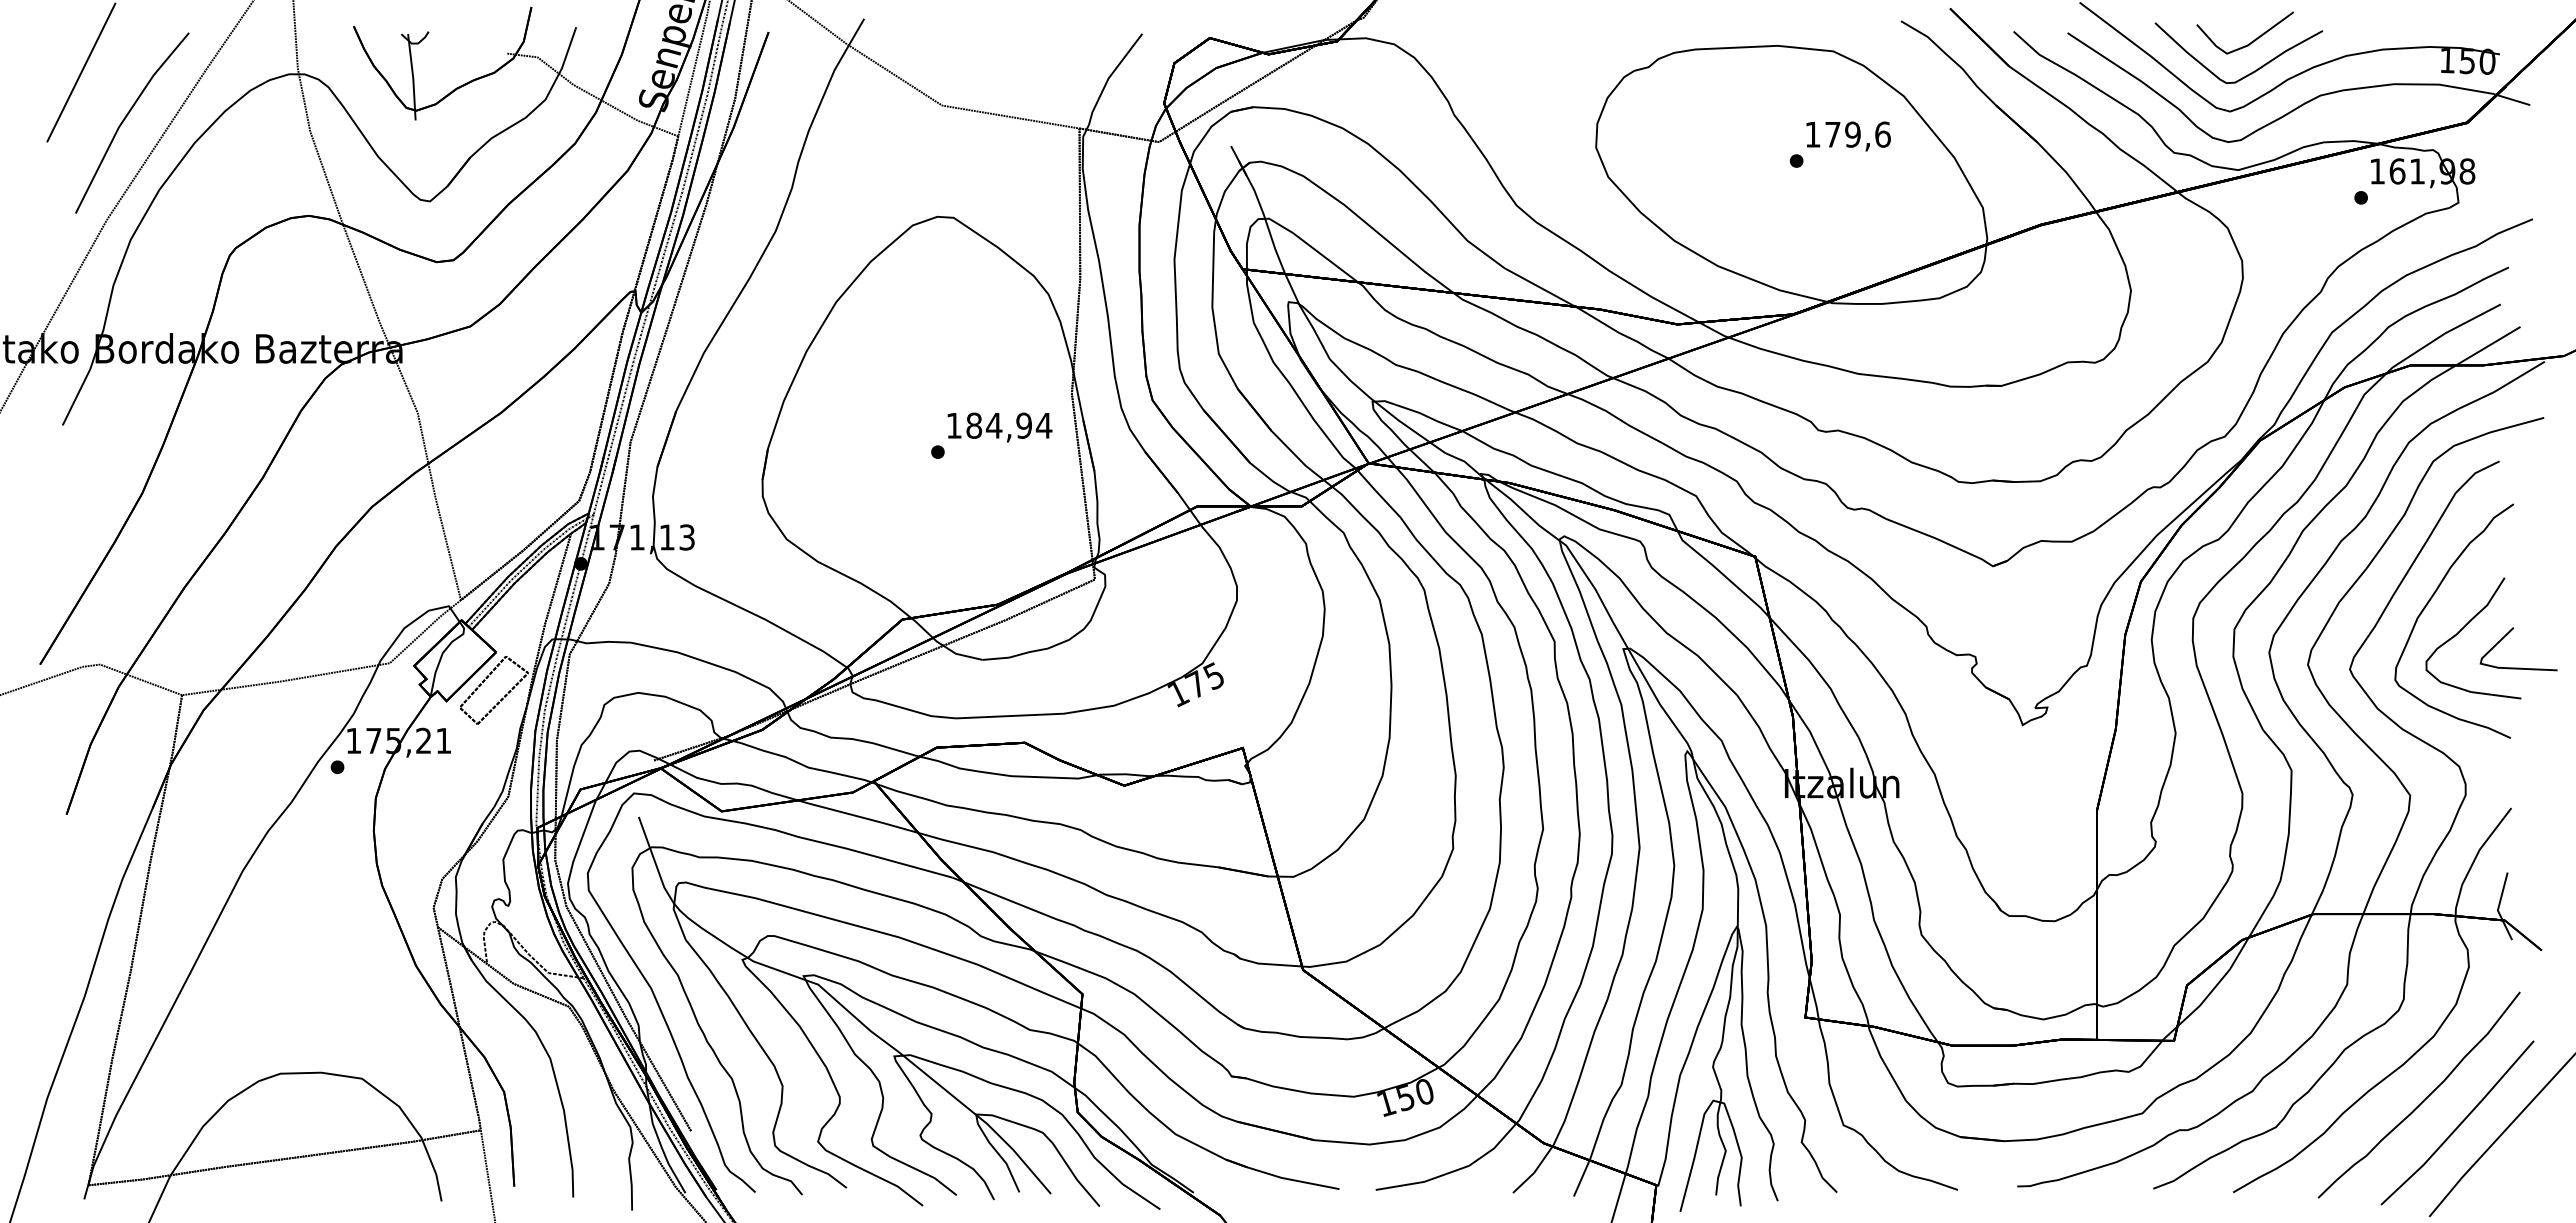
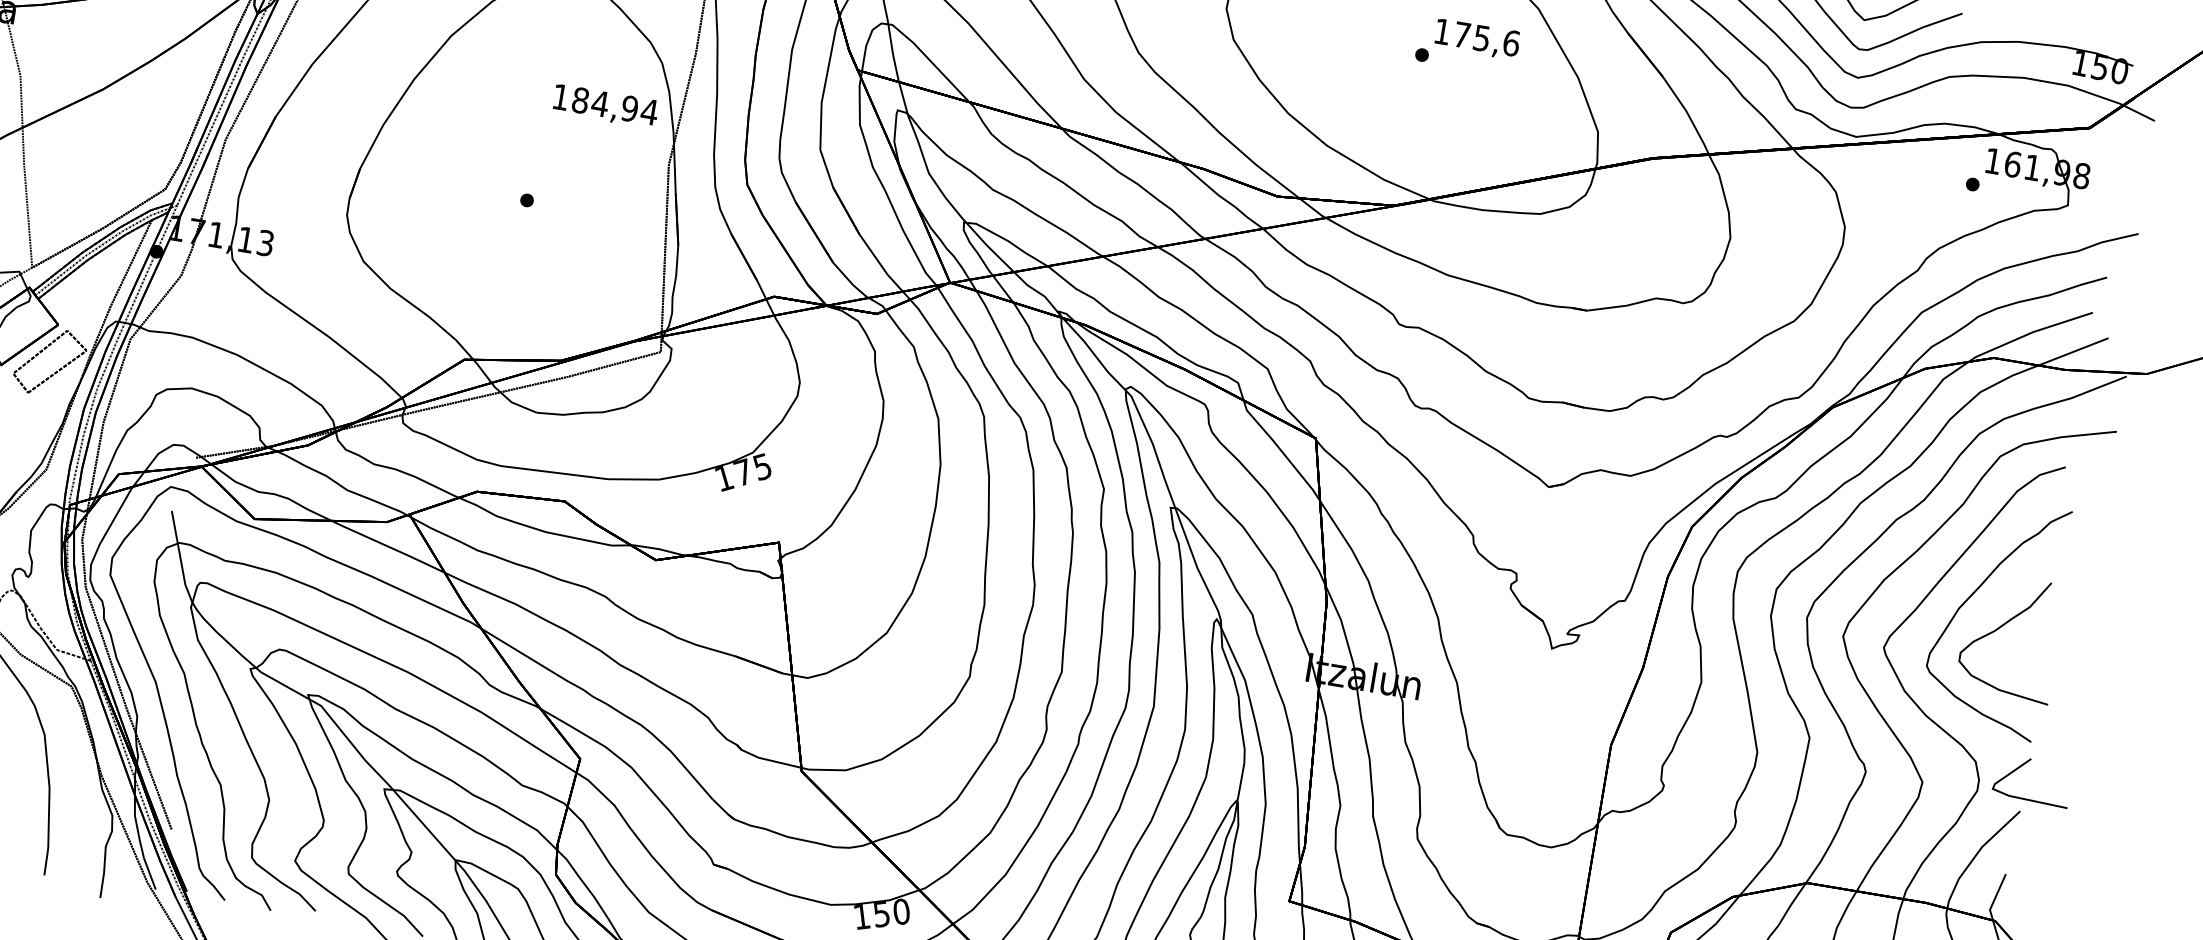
text: (1852, 134) -> (1481, 38), 179,6 -> 175,6
text: (999, 427) -> (605, 106), moved
line: (2506, 636) -> (2022, 766), moved

